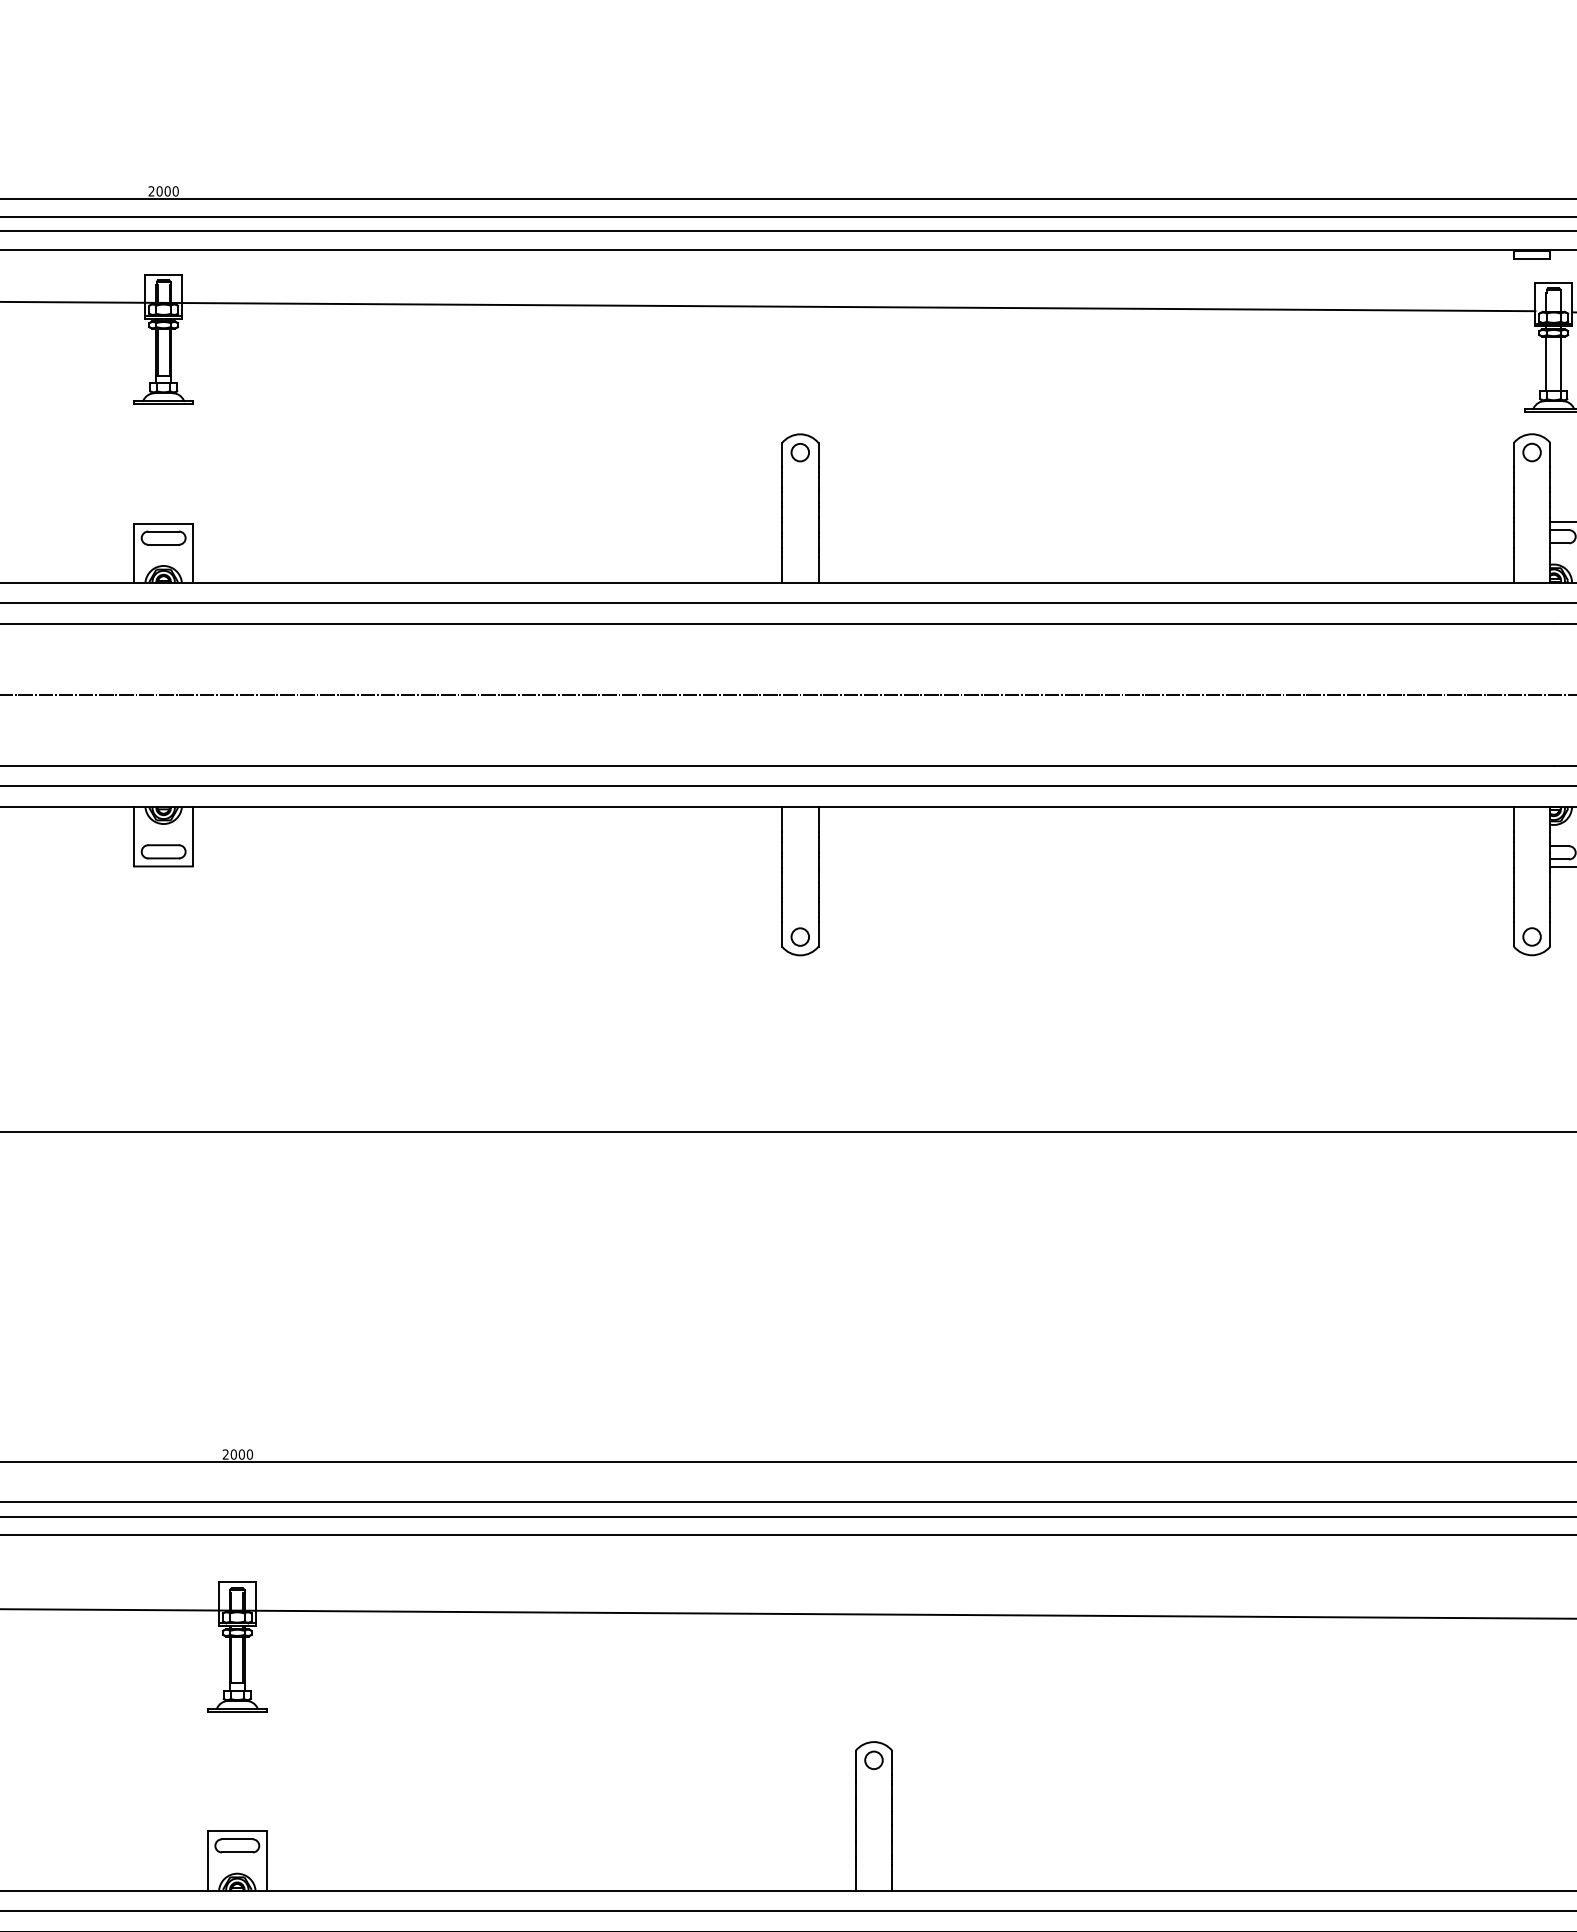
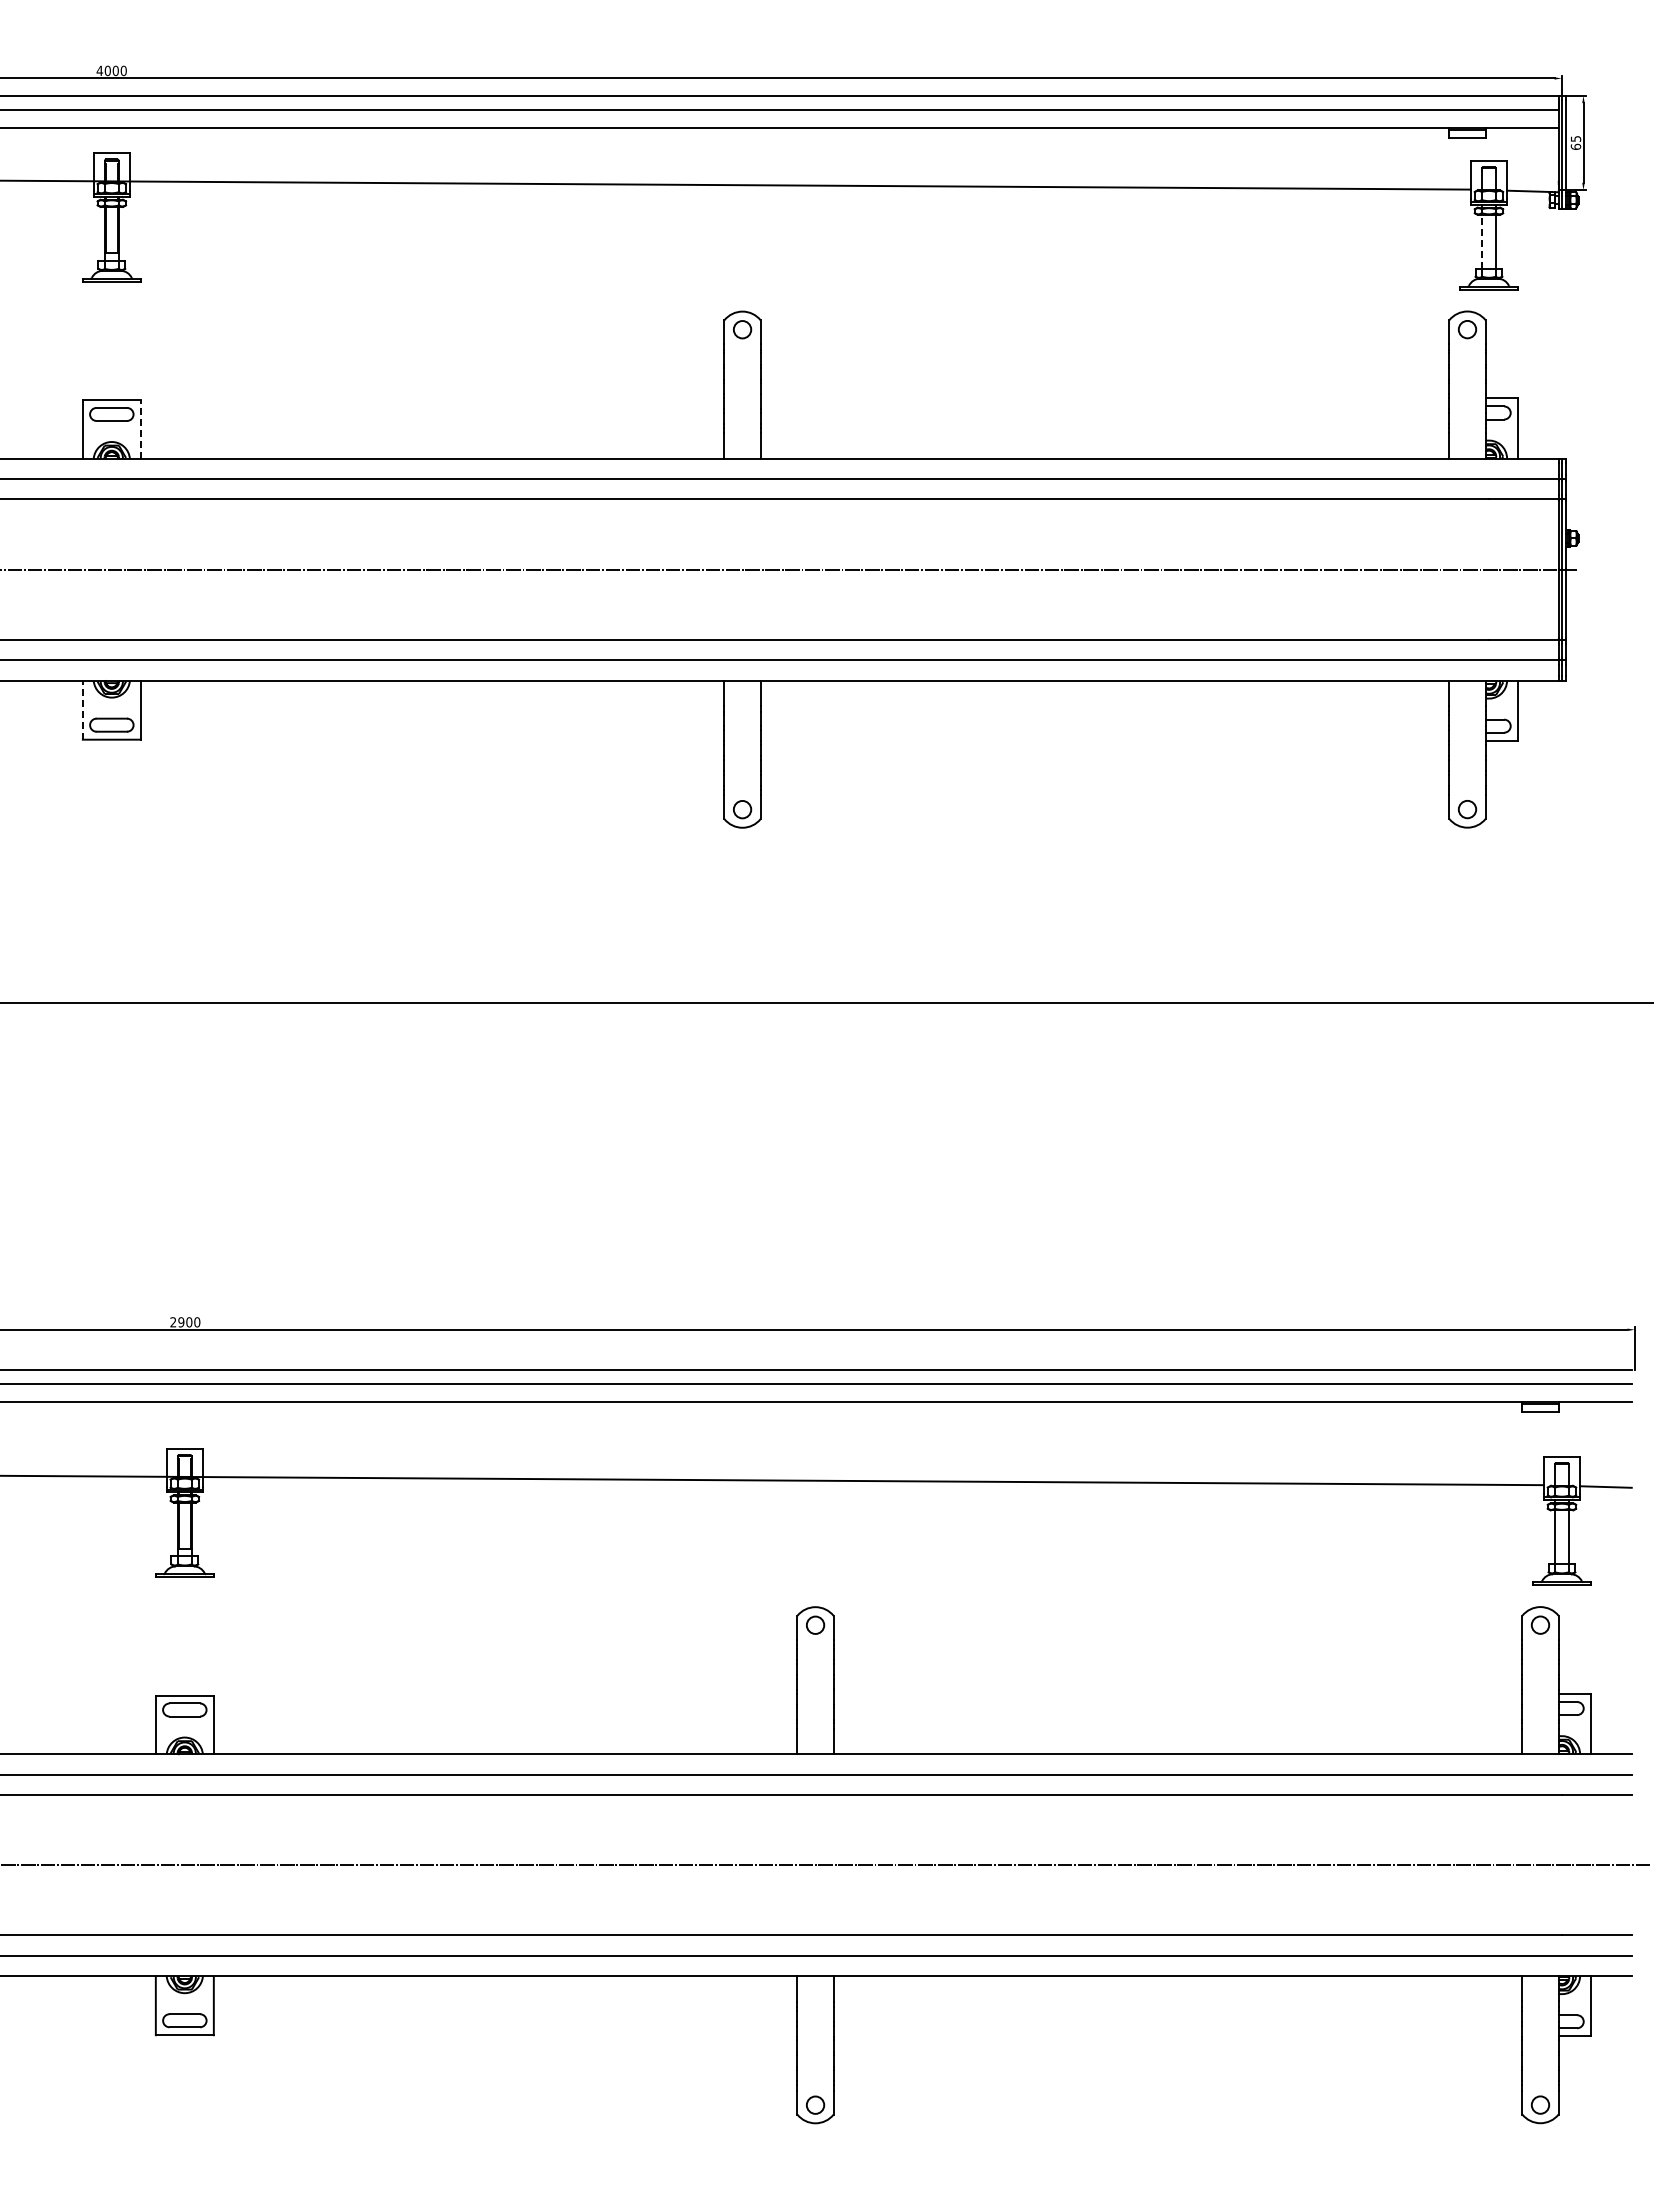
text: (151, 190) -> (99, 70), 2000 -> 4000
line: (1546, 363) -> (1481, 241), solid -> dashed
line: (192, 552) -> (140, 428), solid -> dashed
line: (134, 835) -> (82, 709), solid -> dashed
text: (233, 1454) -> (181, 1322), 2000 -> 2900

